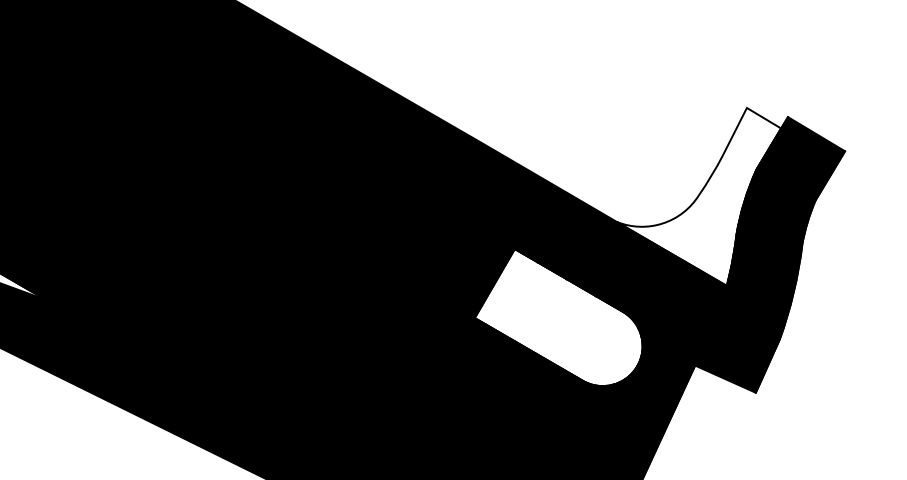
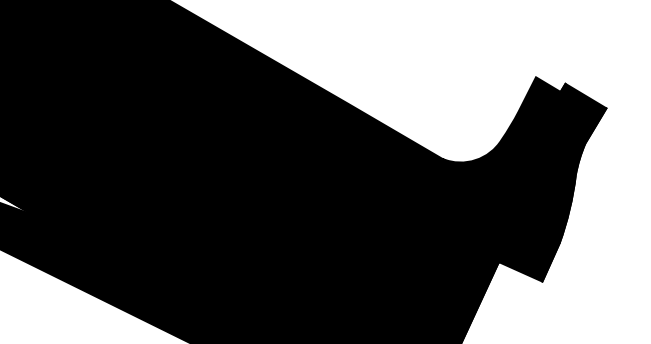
fill: (698, 196) -> (501, 140), added
fill: (558, 317) -> (400, 227), added

